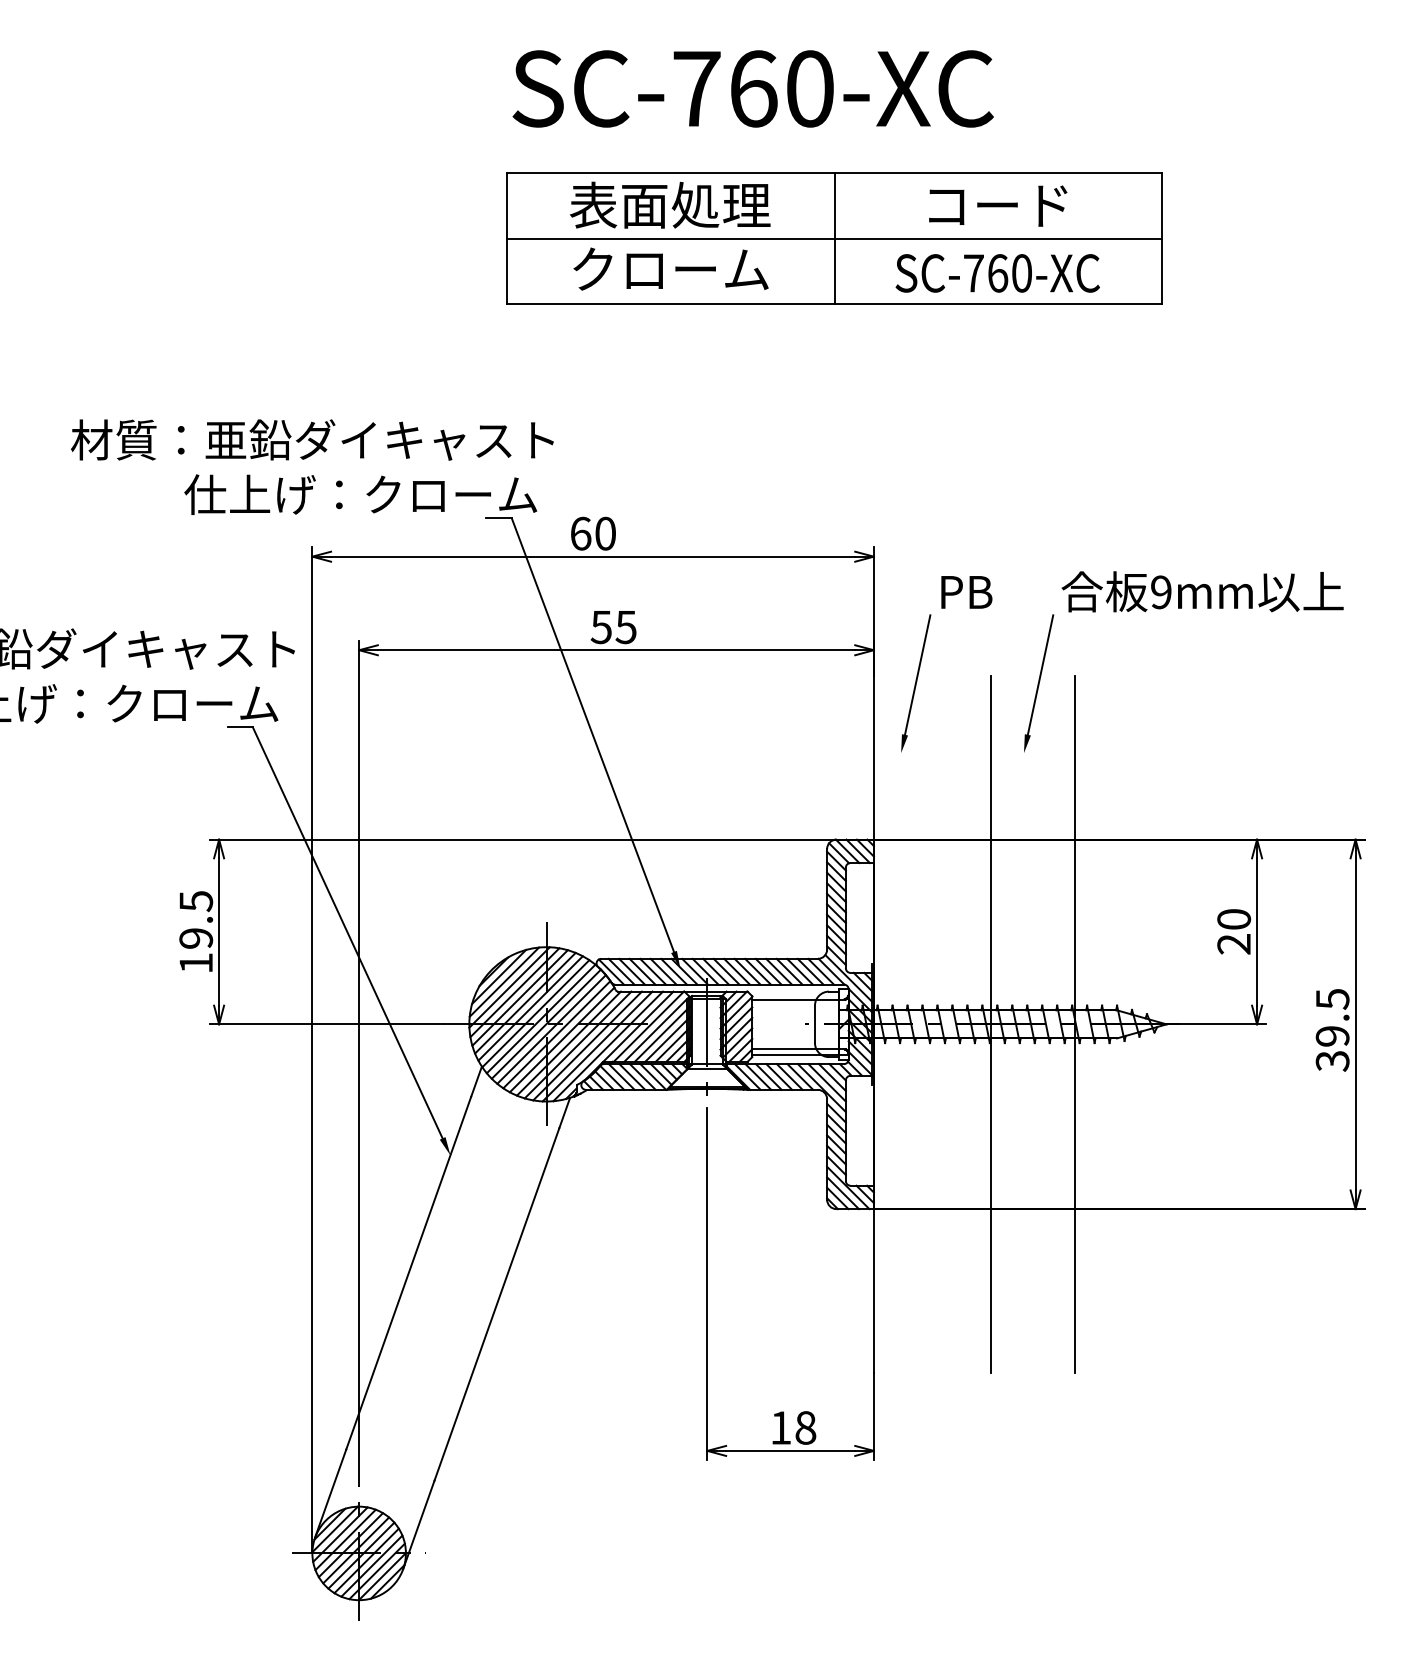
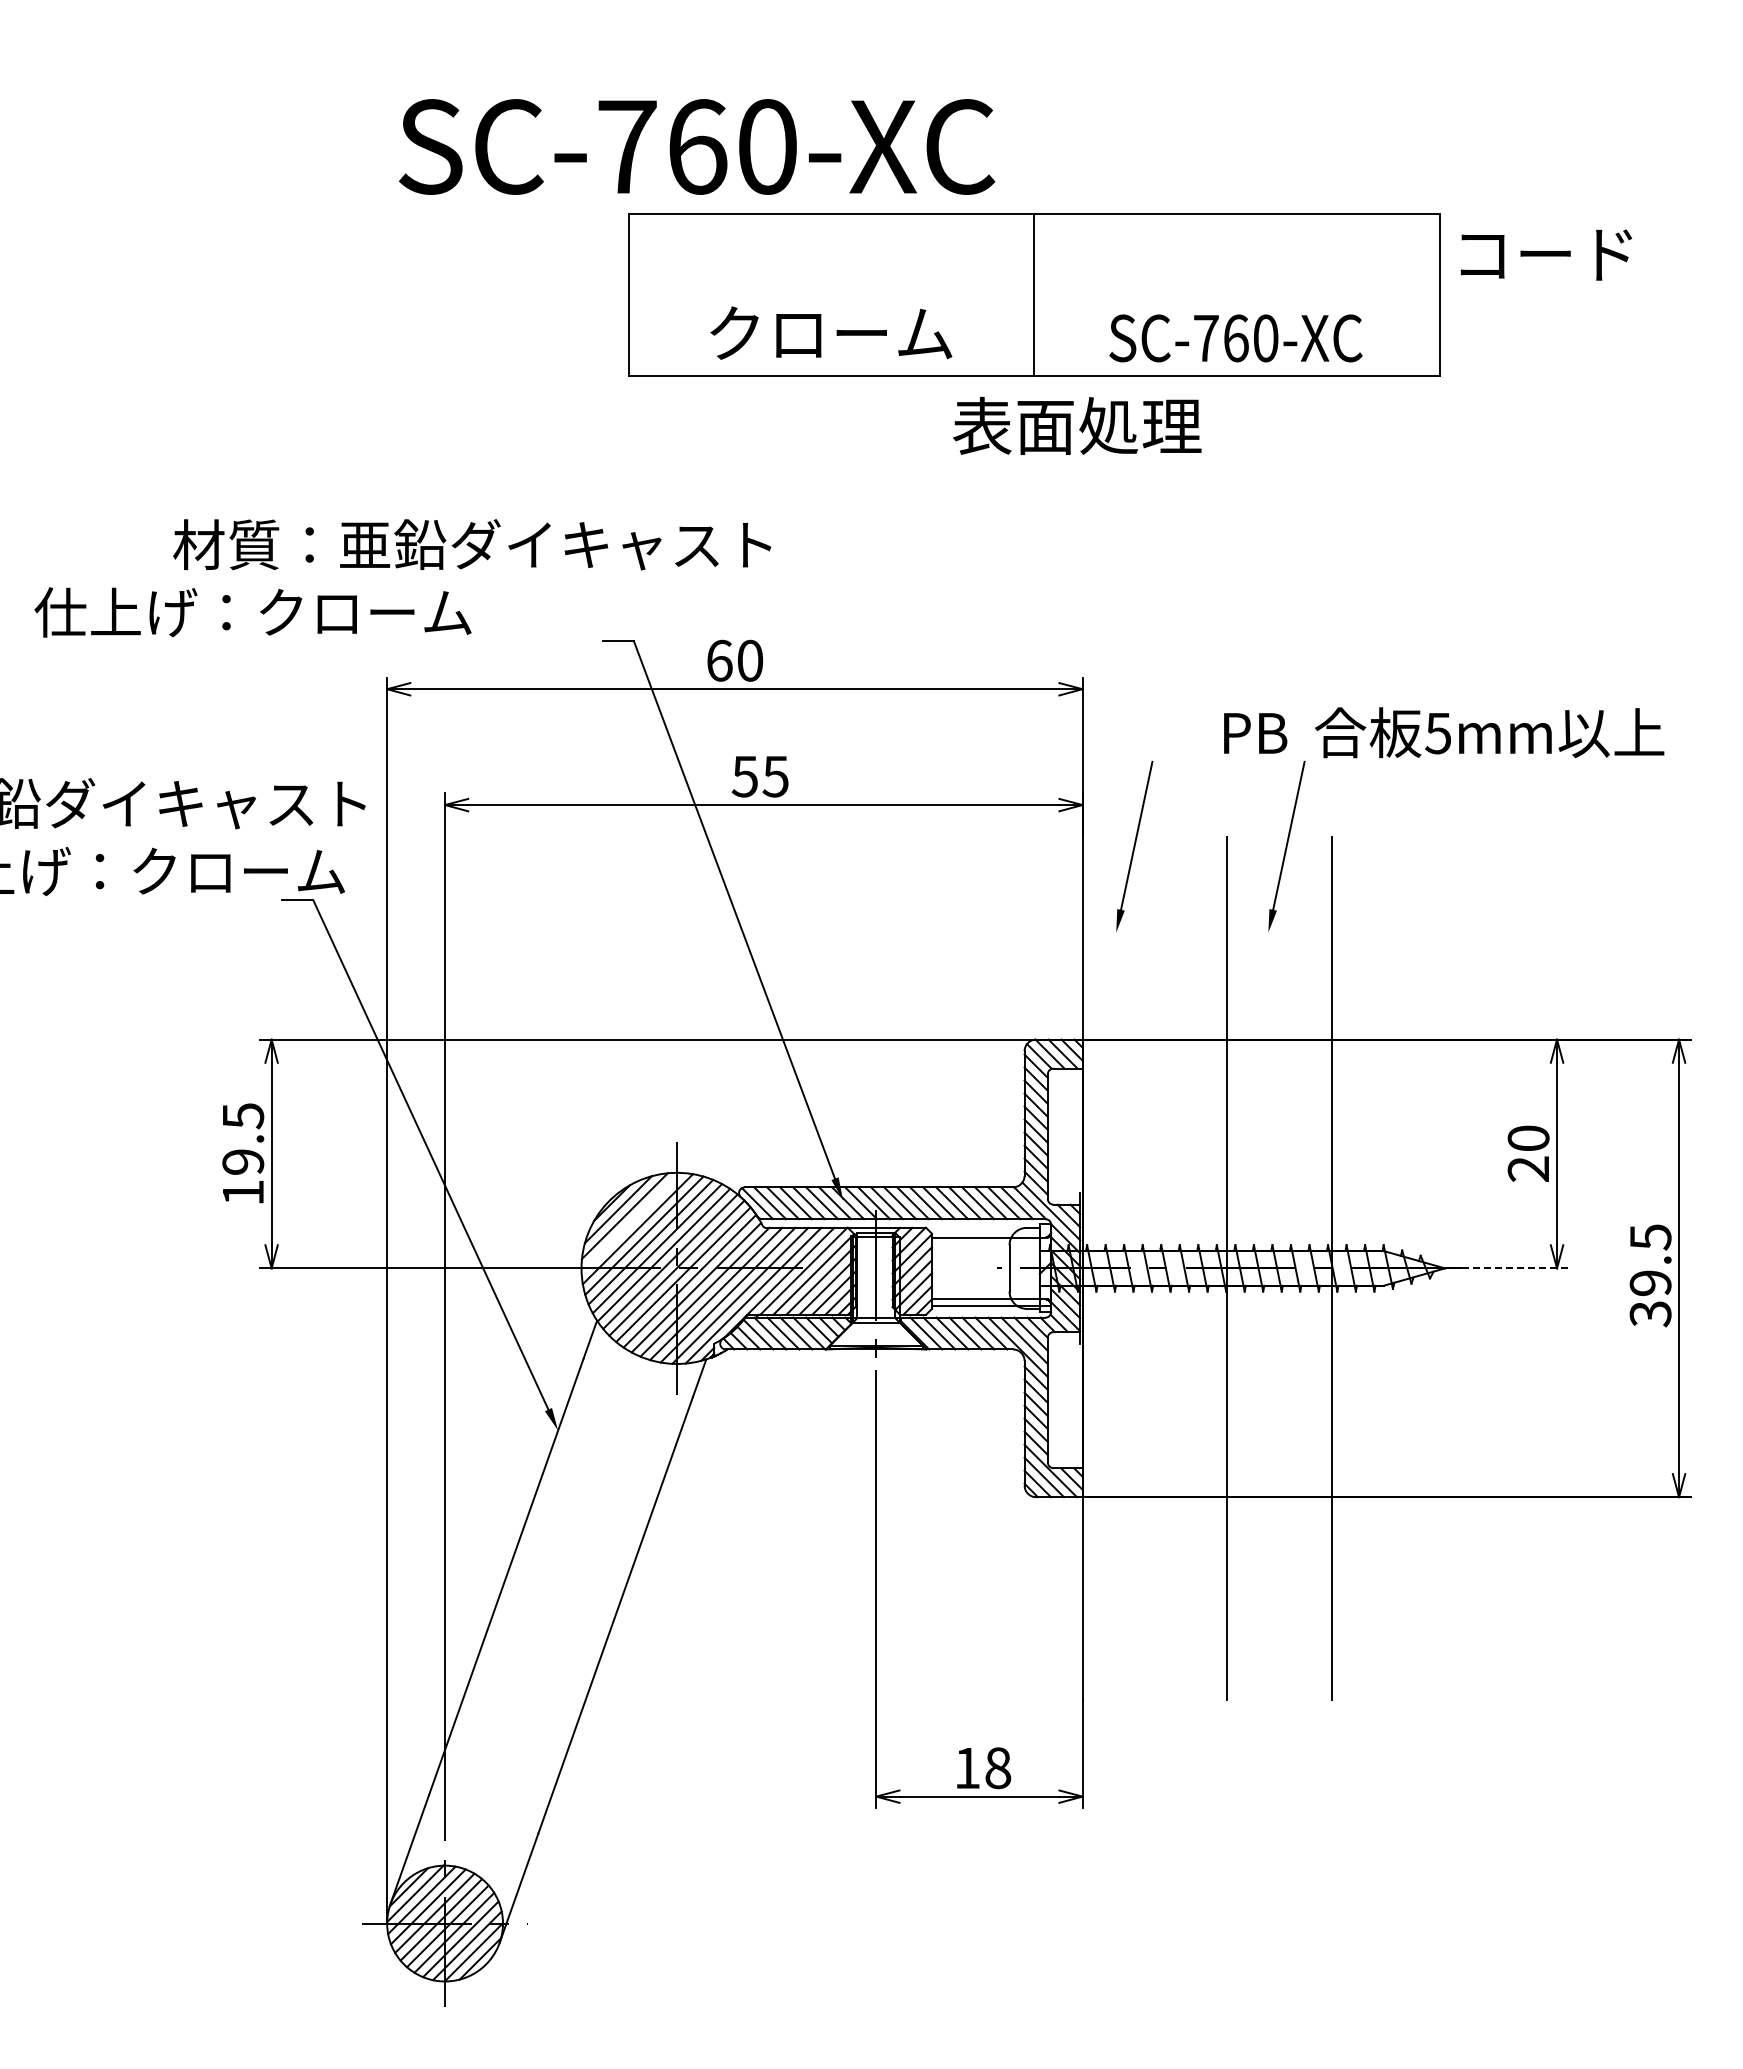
text: (753, 88) -> (697, 146), moved
text: (670, 204) -> (1077, 425), moved
text: (998, 205) -> (1546, 254), moved
line: (834, 238) -> (1033, 295), removed
text: (312, 439) -> (472, 544), moved
text: (360, 494) -> (252, 612), moved
text: (966, 592) -> (1255, 733), moved
text: (1161, 592) -> (1438, 733), 9mm -> 5mm
line: (509, 987) -> (631, 1222), removed
line: (1223, 1024) -> (1515, 1268), solid -> dashed

